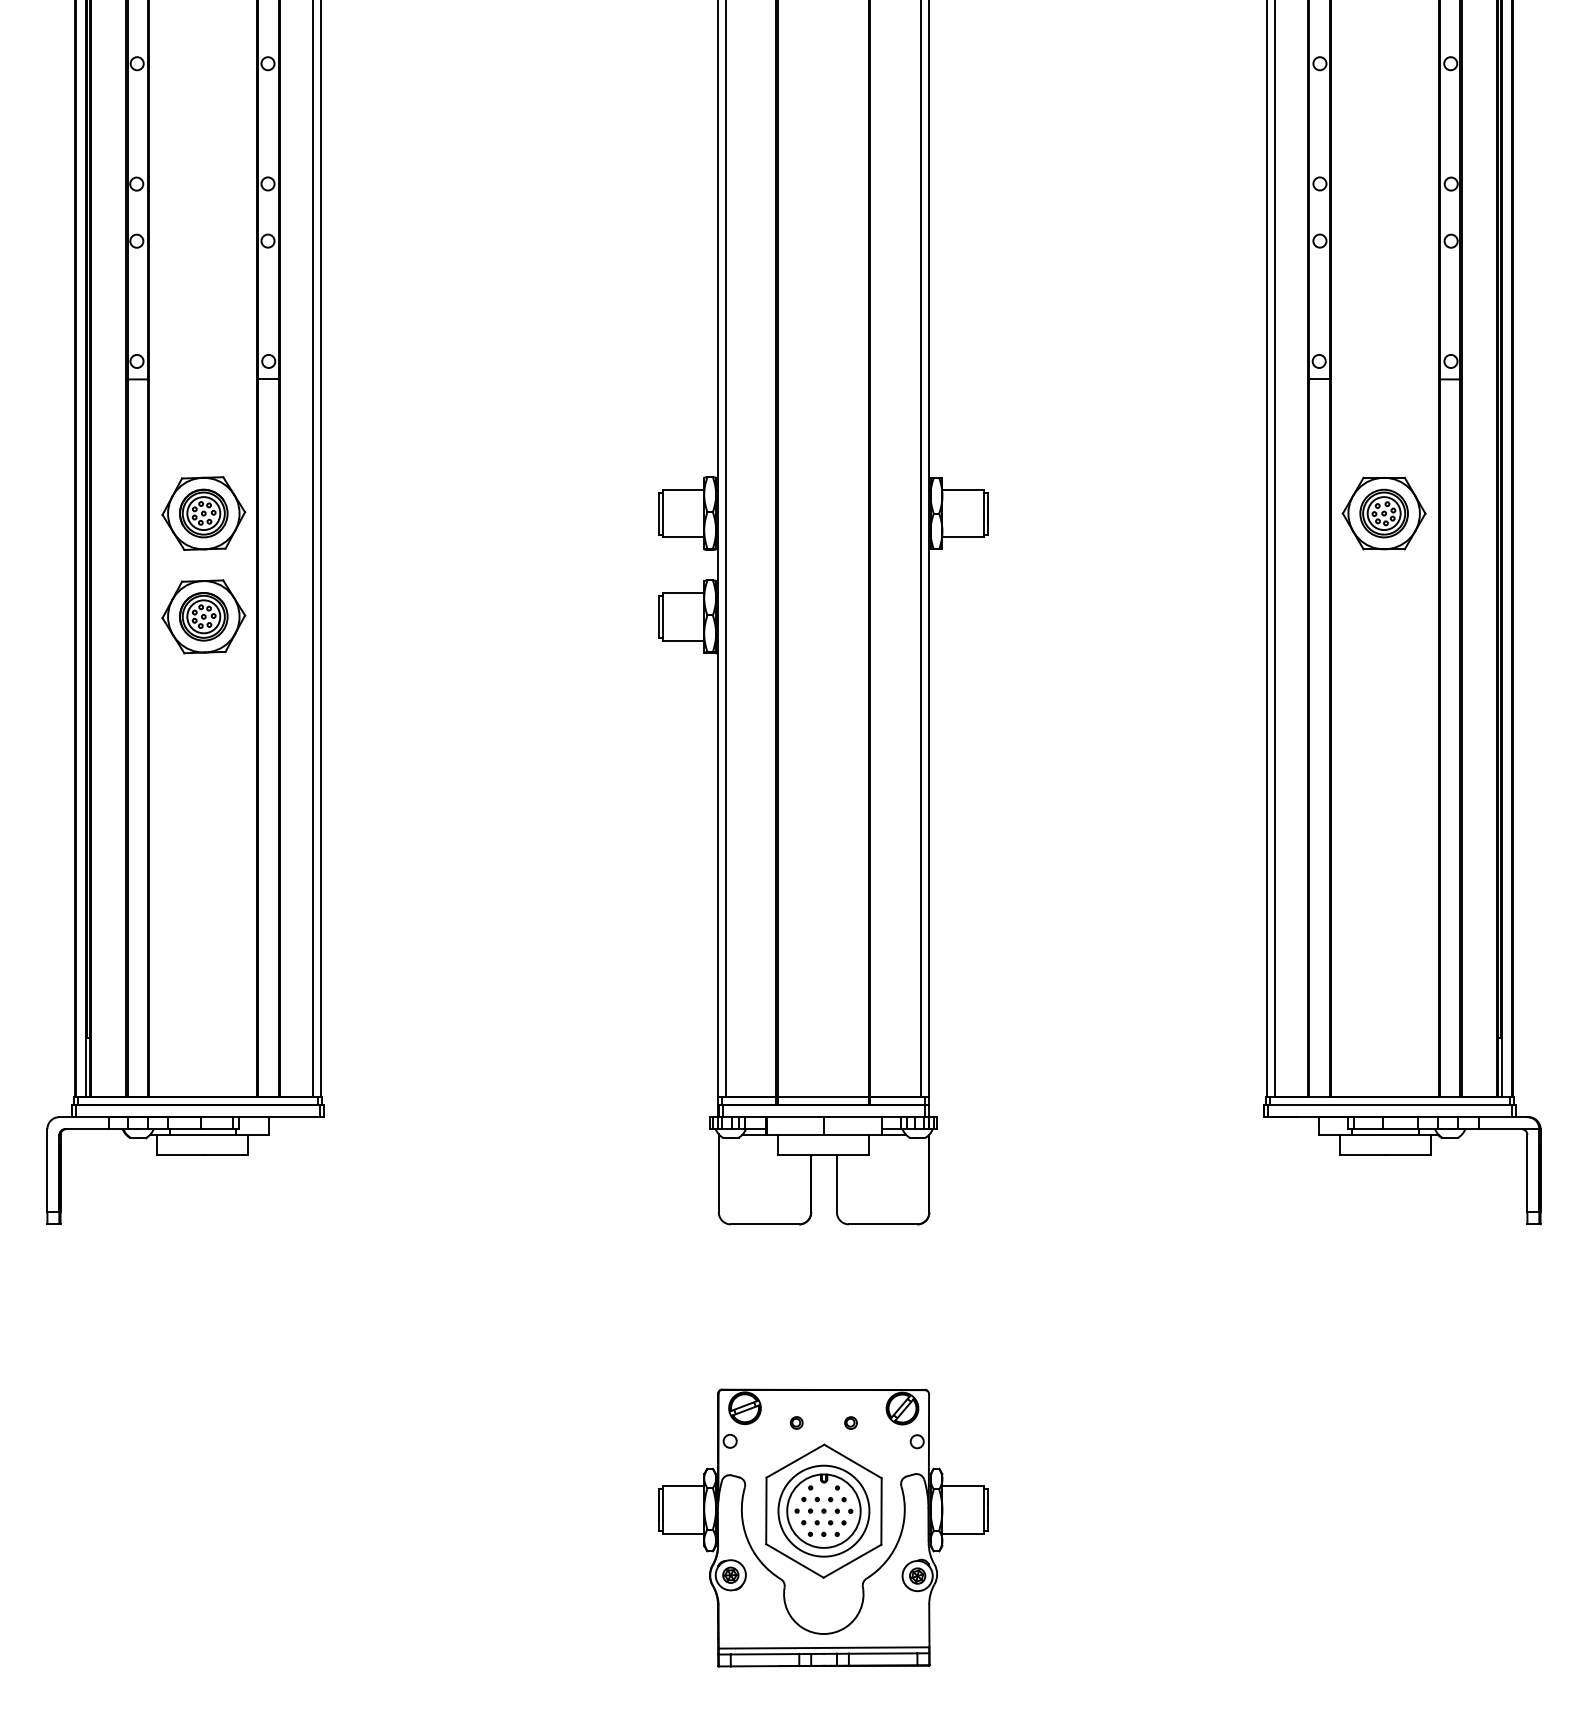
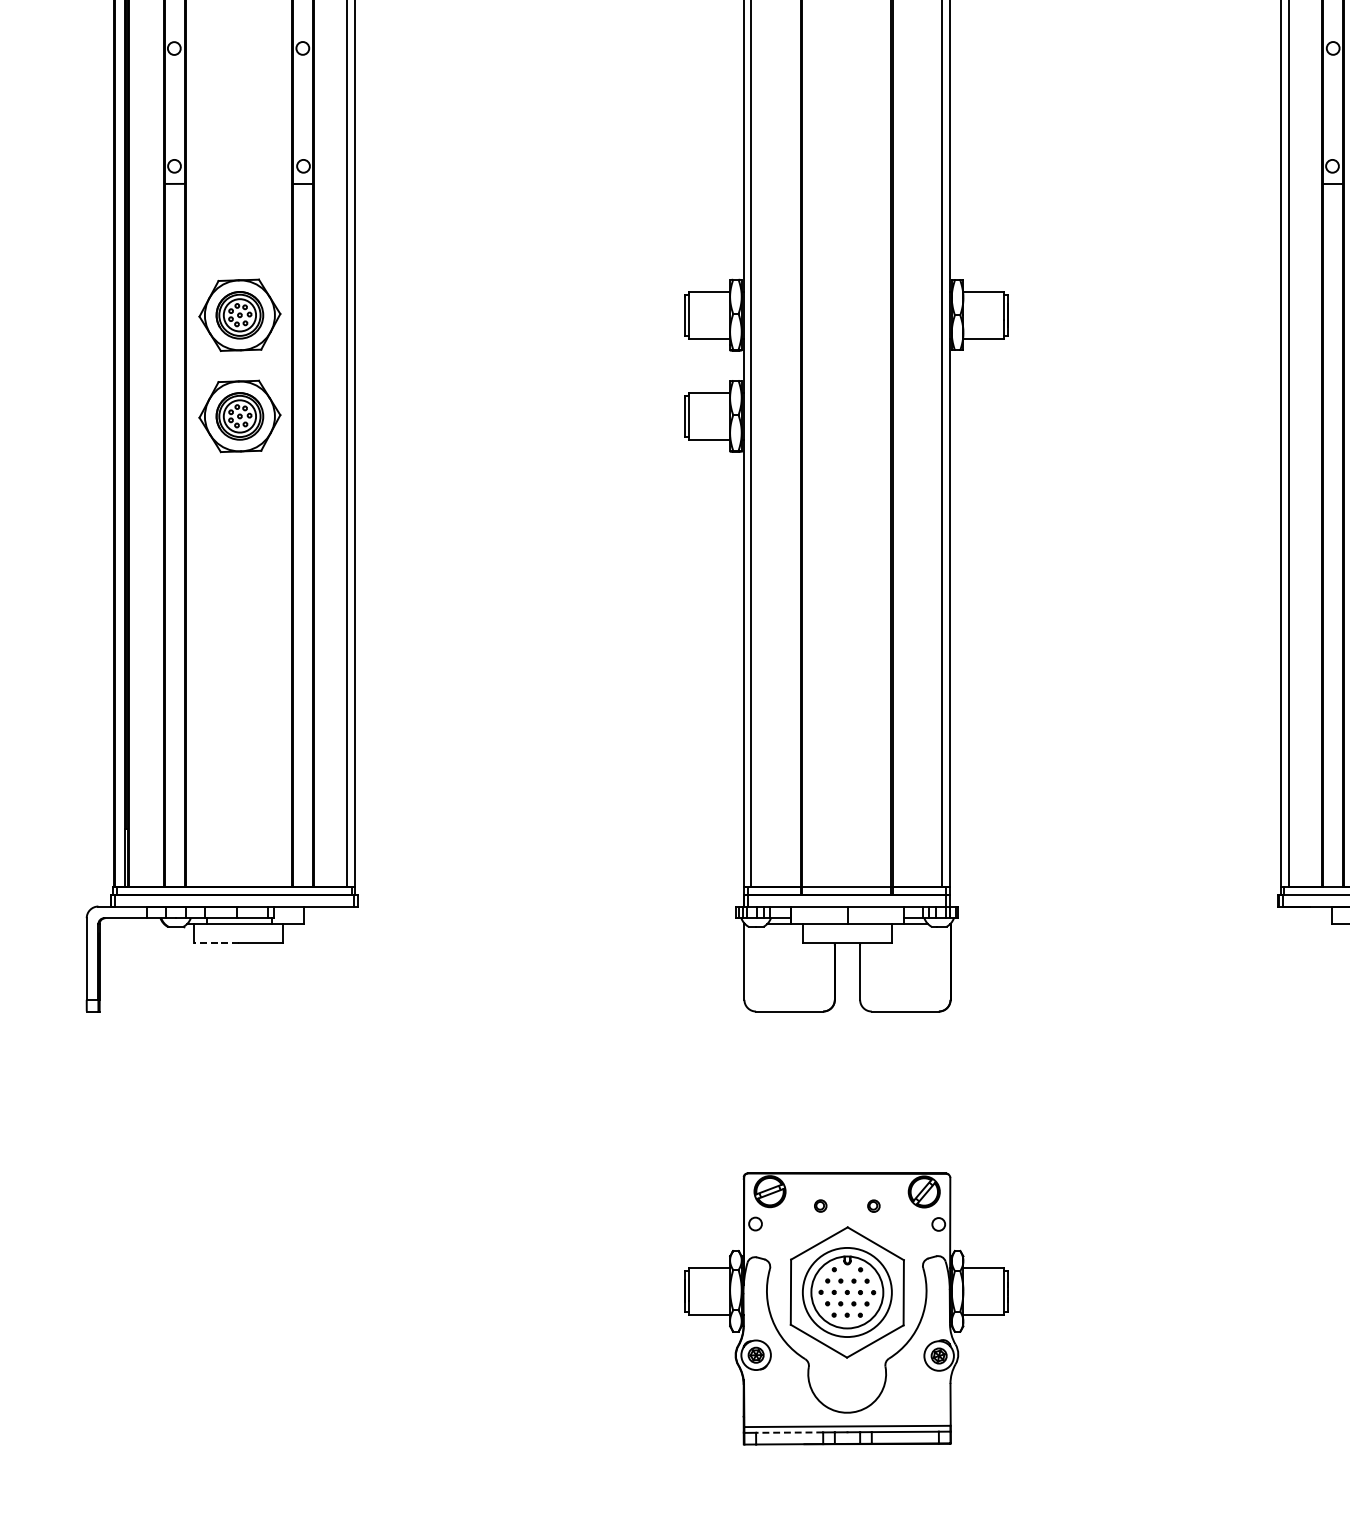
line: (180, 1154) -> (217, 943), solid -> dashed
line: (764, 1654) -> (789, 1432), solid -> dashed

